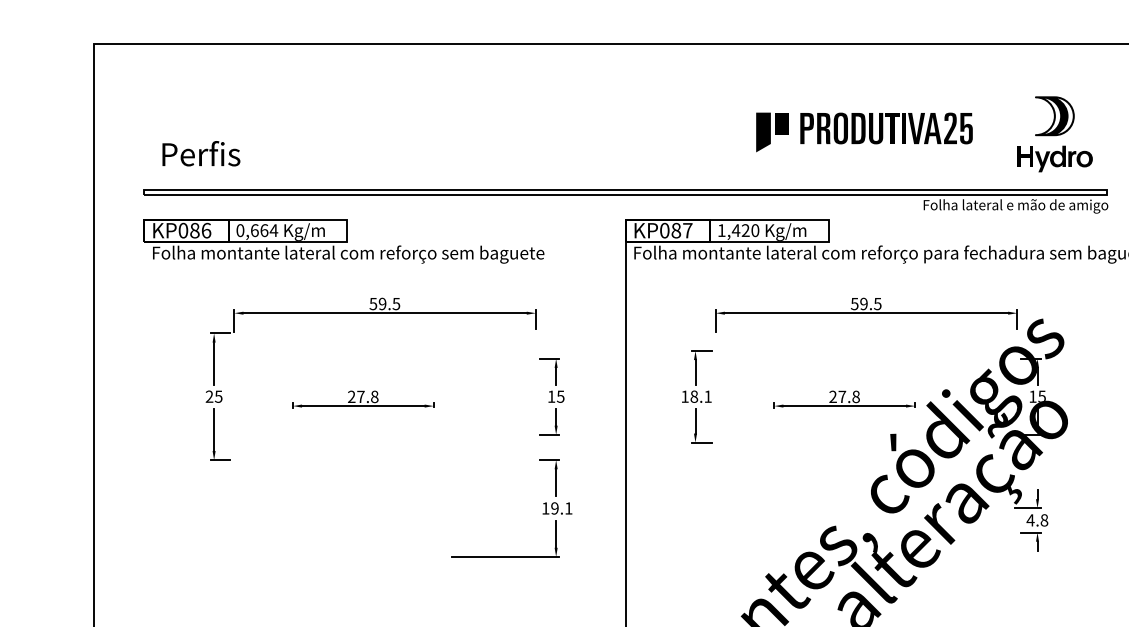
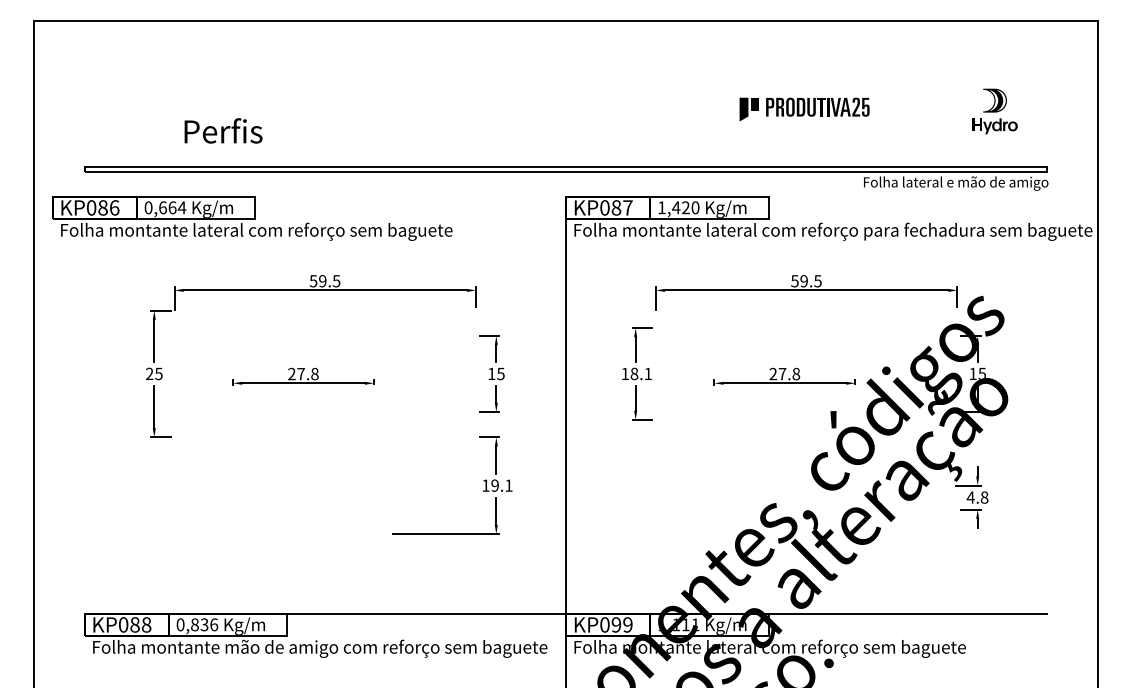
part: (864, 132) -> (804, 109), size x0.6
part: (1054, 134) -> (994, 111), size x0.6
text: (201, 153) -> (223, 130), moved
part: (344, 241) -> (252, 218), moved

